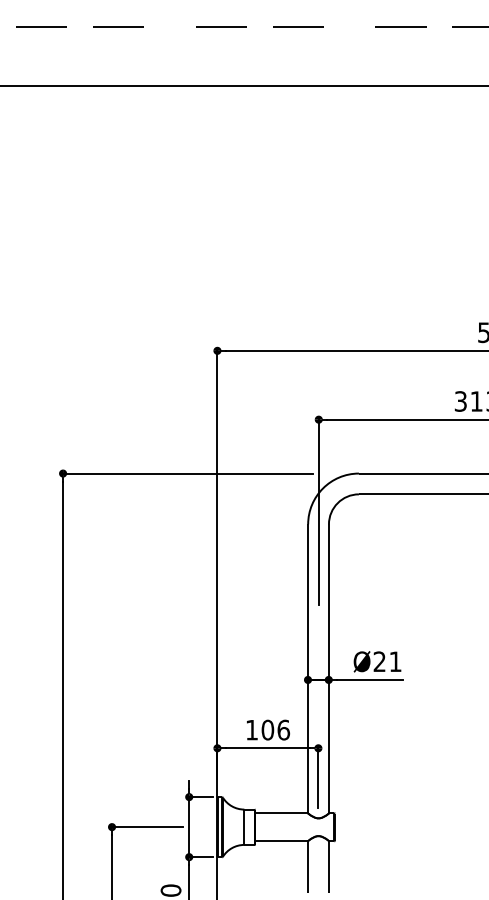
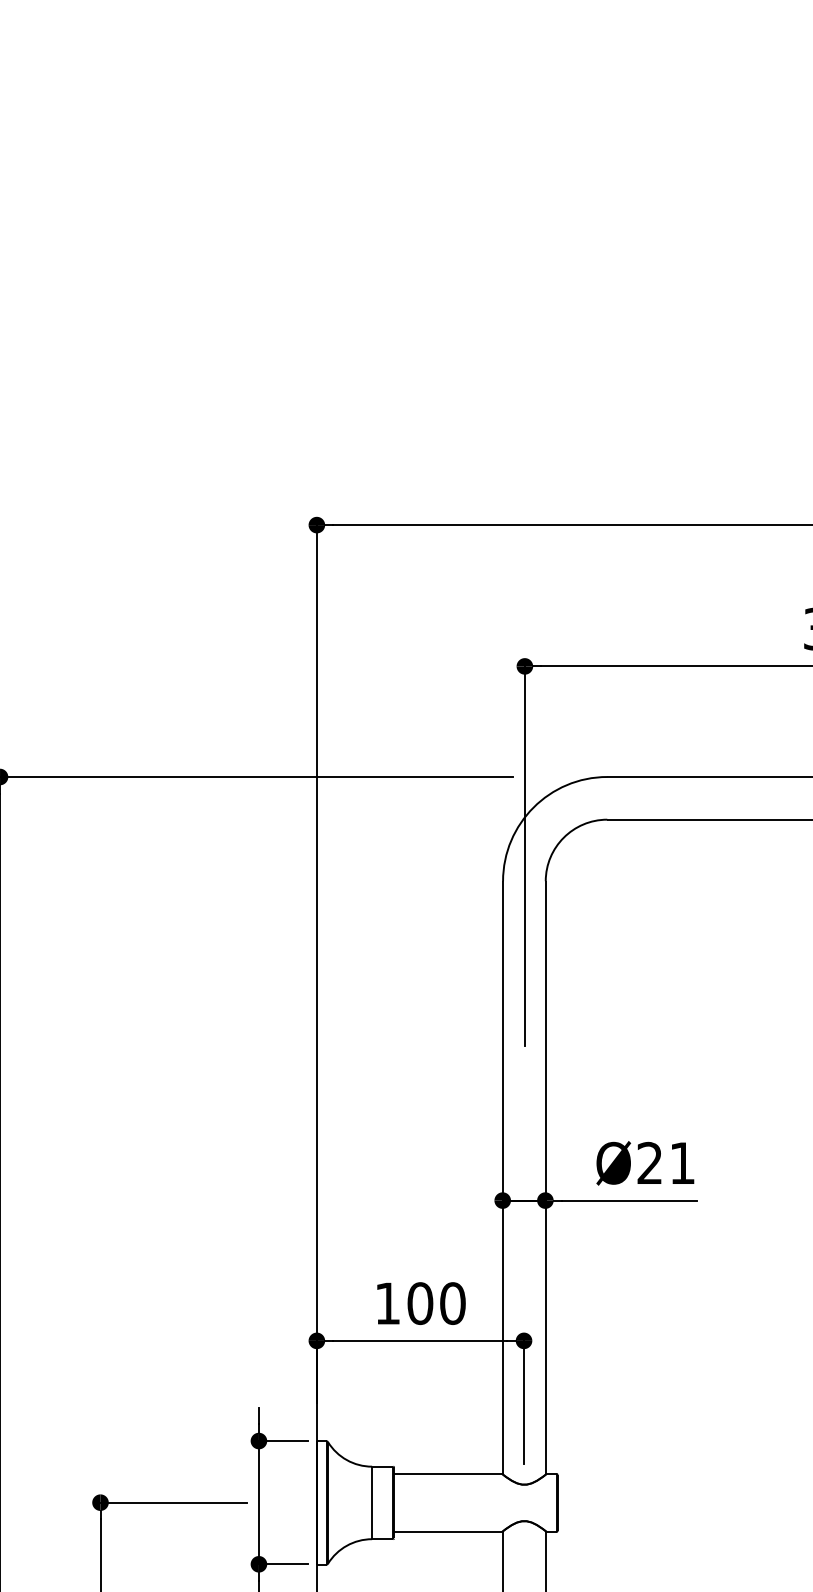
text: (283, 729) -> (452, 1302), 106 -> 100

